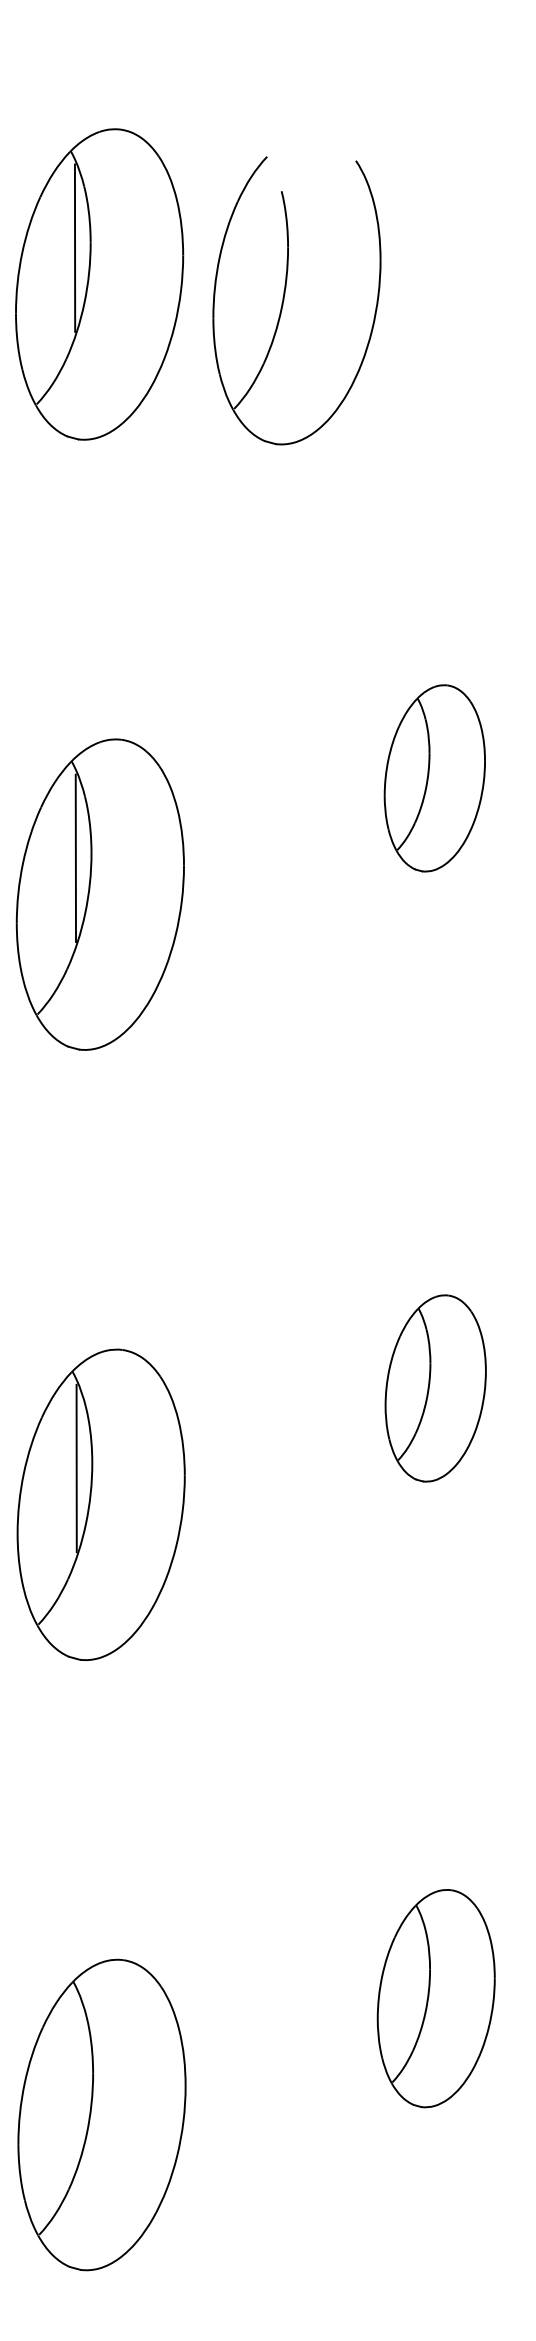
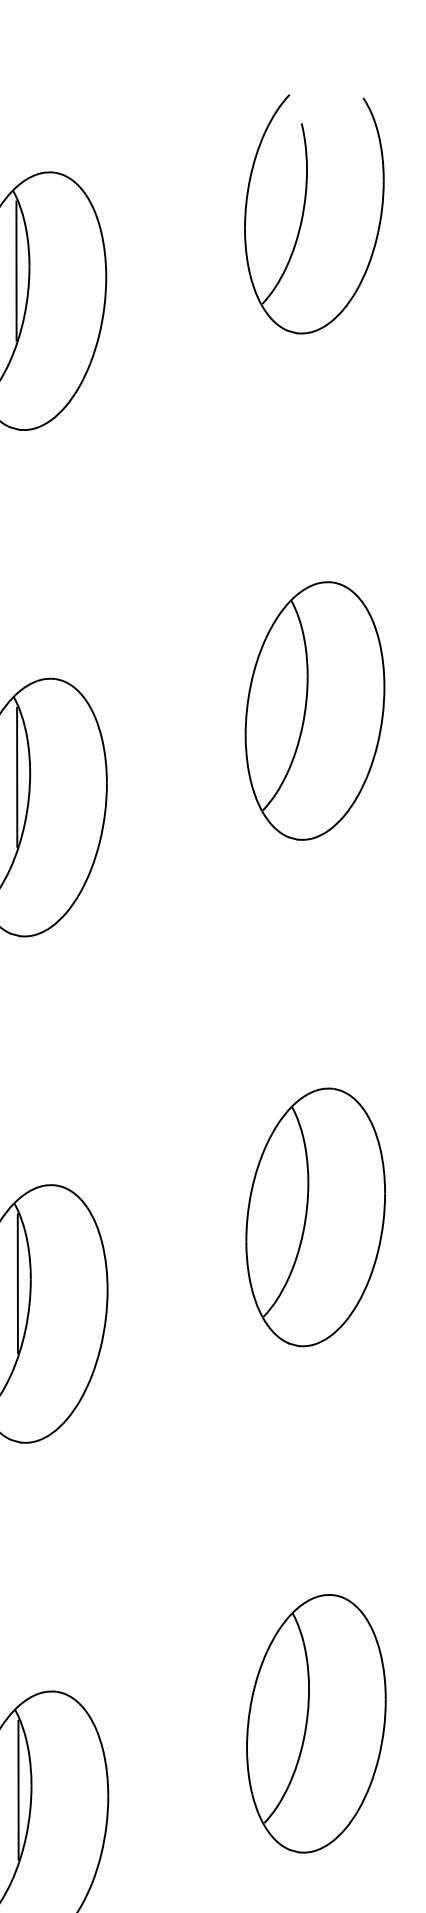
part: (284, 300) -> (304, 214), moved
part: (434, 778) -> (314, 711), size x1.67
part: (435, 1388) -> (315, 1217), size x1.67
part: (435, 1998) -> (315, 1723), size x1.43
line: (77, 2078) -> (18, 1790), added

